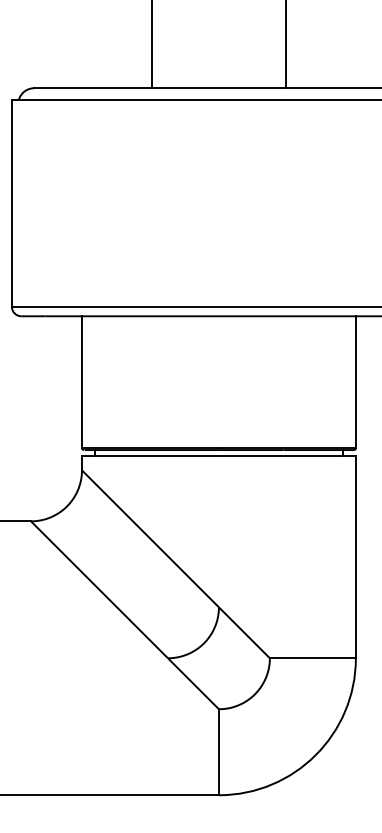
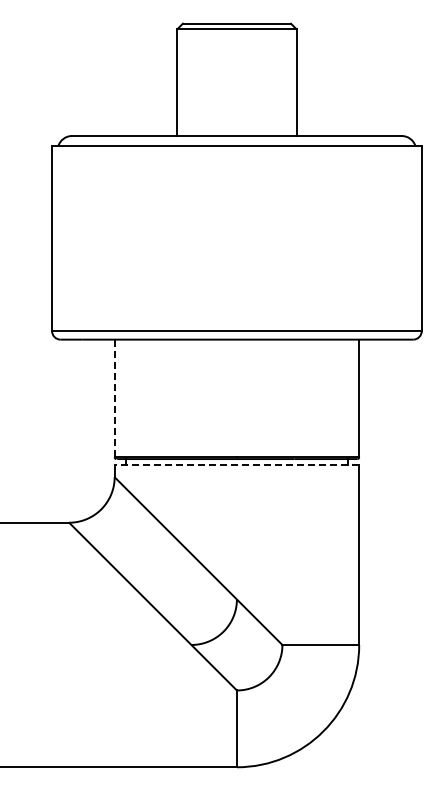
line: (81, 382) -> (114, 398), solid -> dashed
line: (218, 456) -> (236, 464), solid -> dashed

